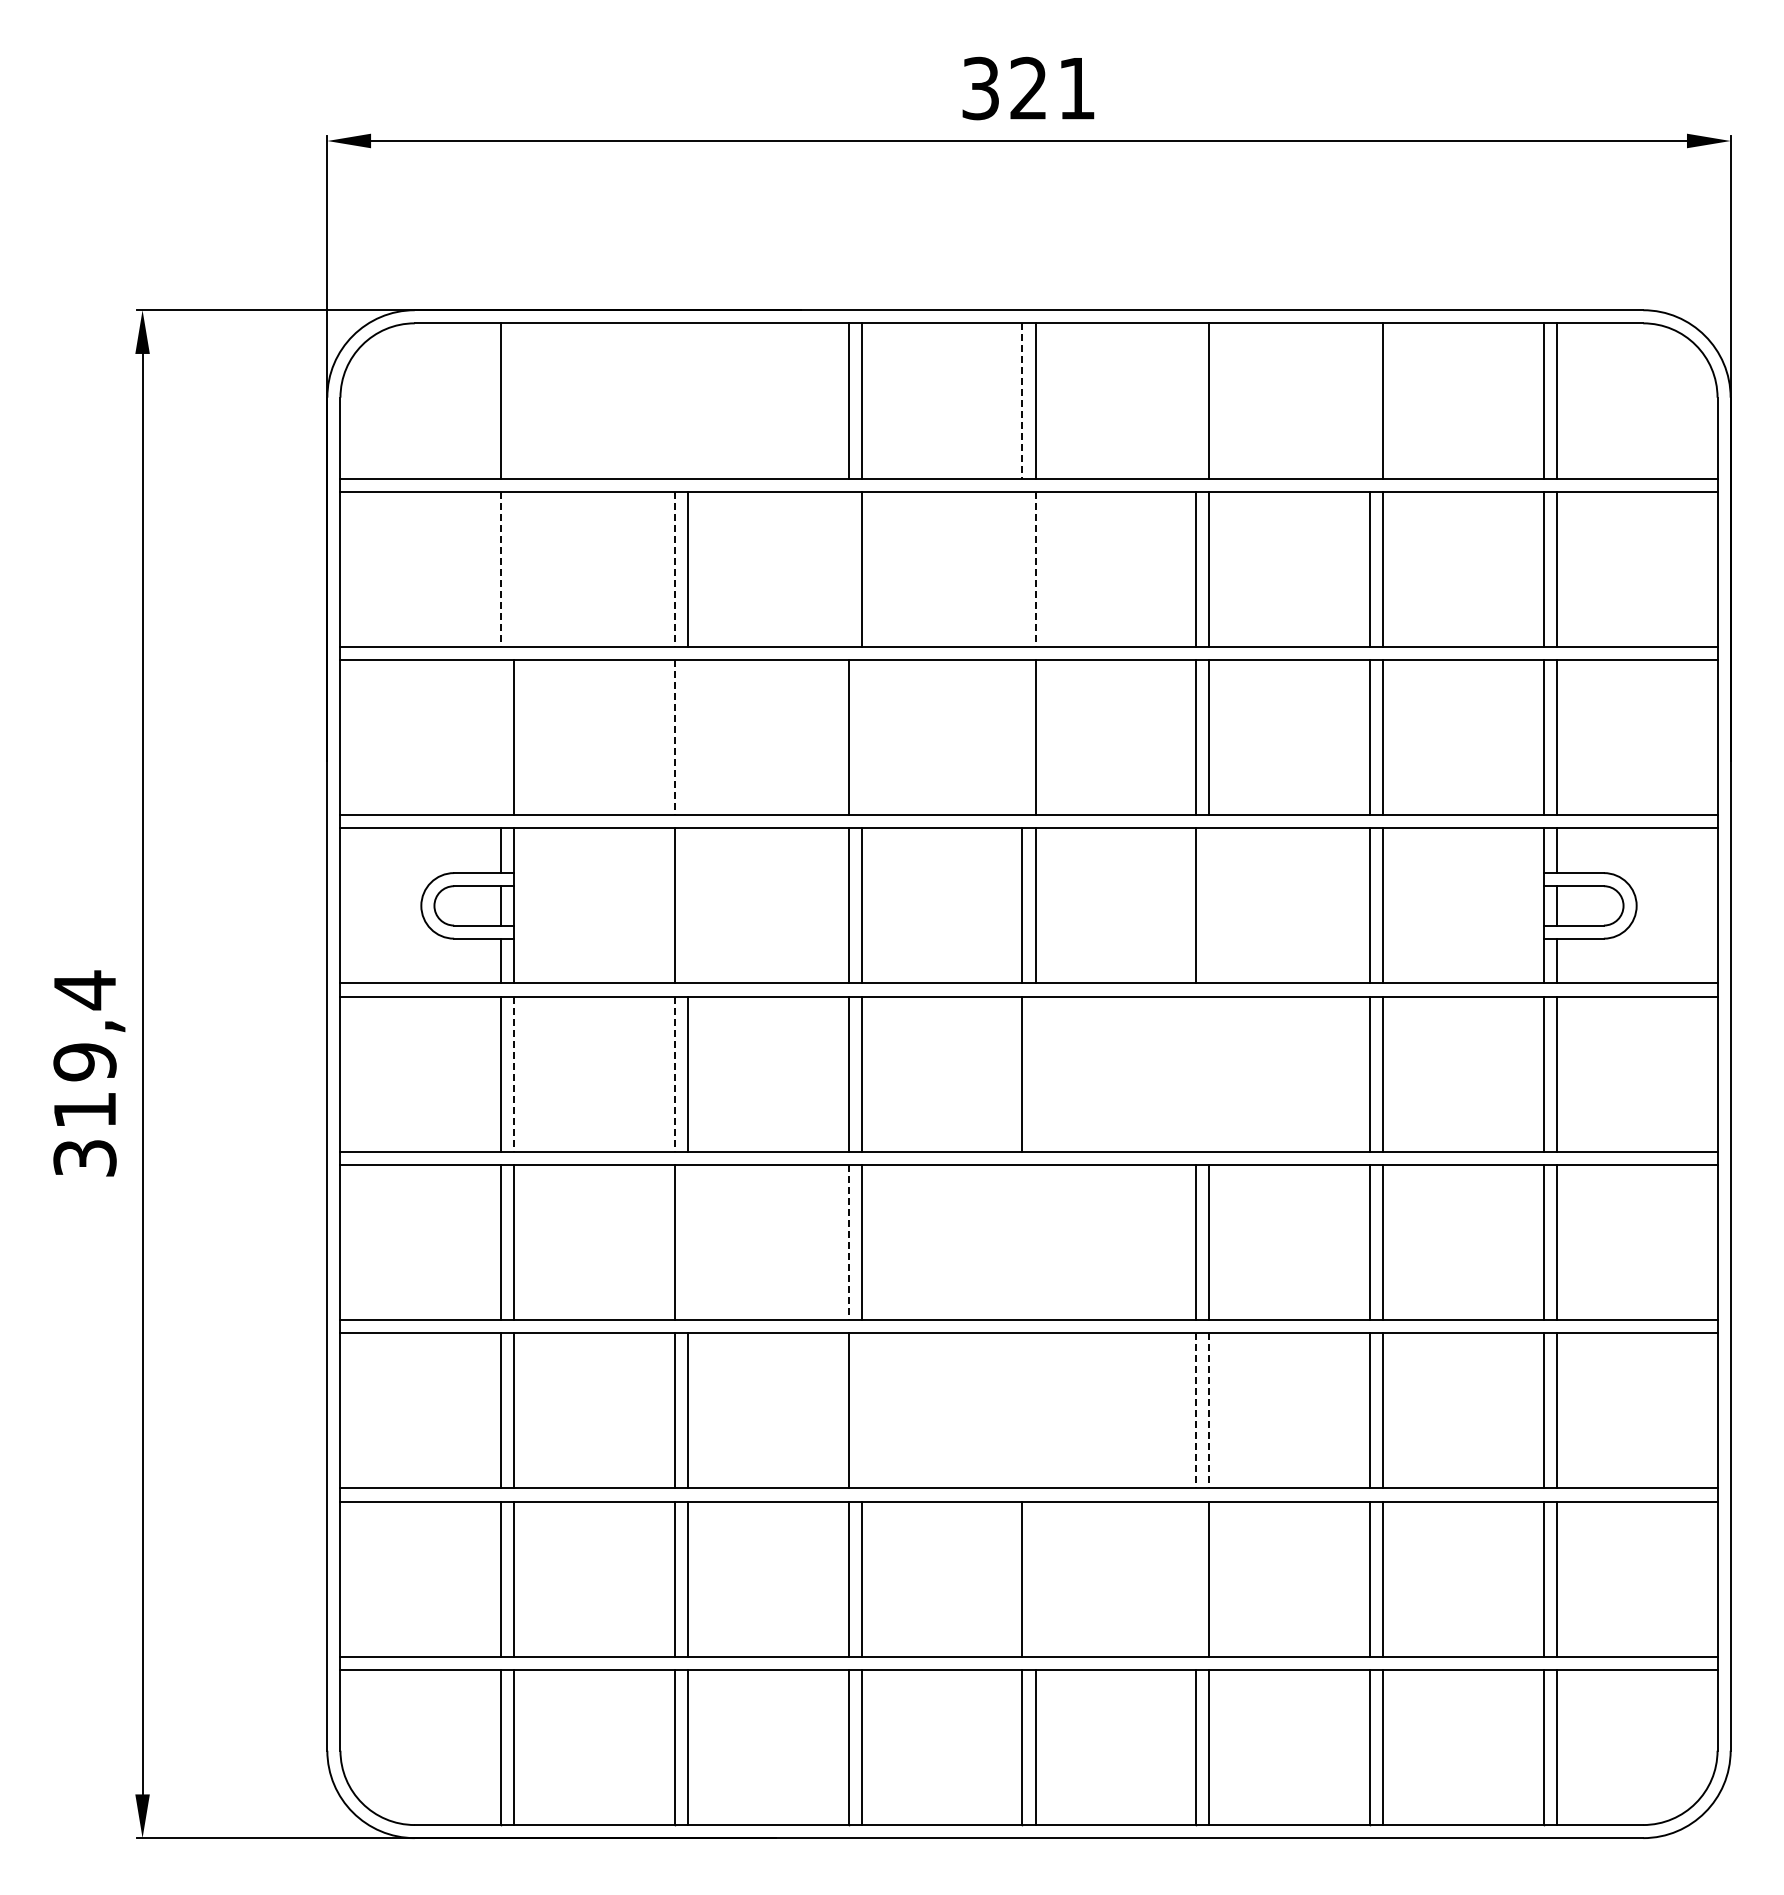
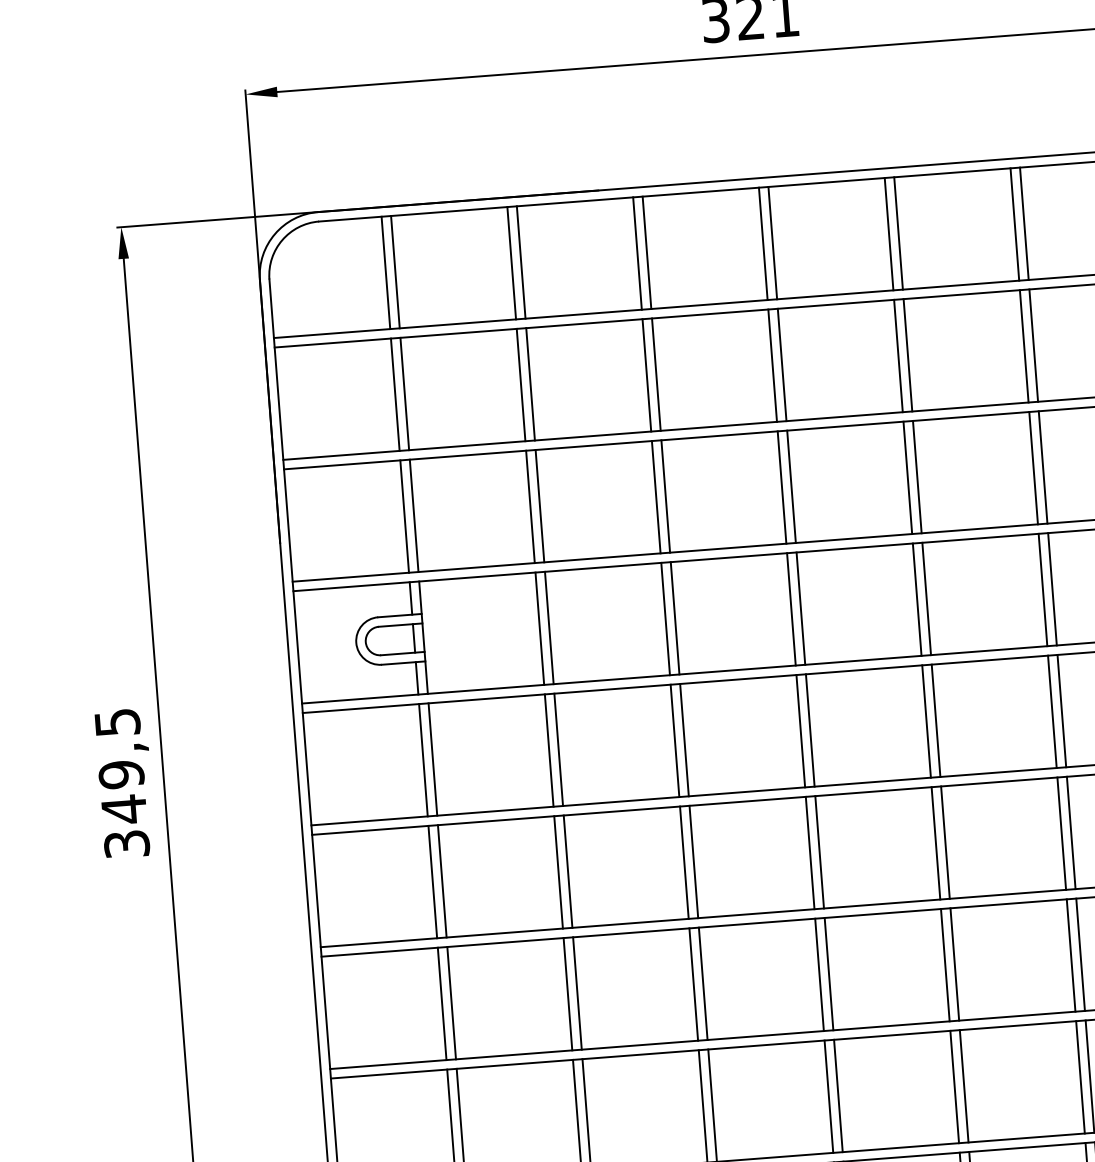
line: (514, 400) -> (395, 271), added
line: (674, 400) -> (511, 262), added
line: (688, 400) -> (521, 262), added
line: (1022, 400) -> (763, 243), dashed -> solid
line: (1196, 400) -> (889, 233), added
line: (1370, 400) -> (1015, 224), added
line: (514, 568) -> (404, 393), added
line: (848, 568) -> (646, 374), added
line: (1022, 568) -> (772, 365), added
line: (501, 569) -> (395, 394), dashed -> solid
line: (674, 569) -> (520, 385), dashed -> solid
line: (1035, 569) -> (782, 365), dashed -> solid
line: (501, 737) -> (404, 516), added
line: (674, 737) -> (530, 506), dashed -> solid
line: (688, 737) -> (540, 506), added
line: (861, 737) -> (665, 496), added
line: (1022, 737) -> (782, 487), added
line: (688, 905) -> (549, 627), added
line: (1209, 905) -> (926, 598), added
text: (85, 1050) -> (121, 766), 319,4 -> 349,5
line: (1035, 1073) -> (810, 729), added
line: (1196, 1073) -> (926, 721), added
line: (1209, 1073) -> (936, 720), added
line: (514, 1074) -> (433, 759), dashed -> solid
line: (674, 1074) -> (548, 750), dashed -> solid
line: (688, 1242) -> (568, 871), added
line: (848, 1242) -> (684, 862), dashed -> solid
line: (1022, 1242) -> (810, 853), added
line: (1035, 1242) -> (819, 852), added
line: (861, 1410) -> (703, 983), added
line: (1022, 1410) -> (819, 974), added
line: (1035, 1410) -> (828, 973), added
line: (1196, 1410) -> (945, 964), dashed -> solid
line: (1209, 1410) -> (954, 964), dashed -> solid
line: (1035, 1578) -> (838, 1095), added
line: (1196, 1578) -> (954, 1086), added

